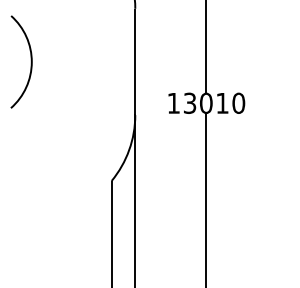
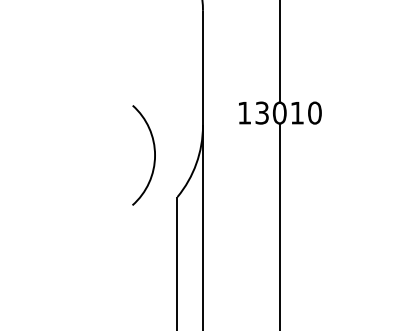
curve: (31, 62) -> (154, 155), moved

